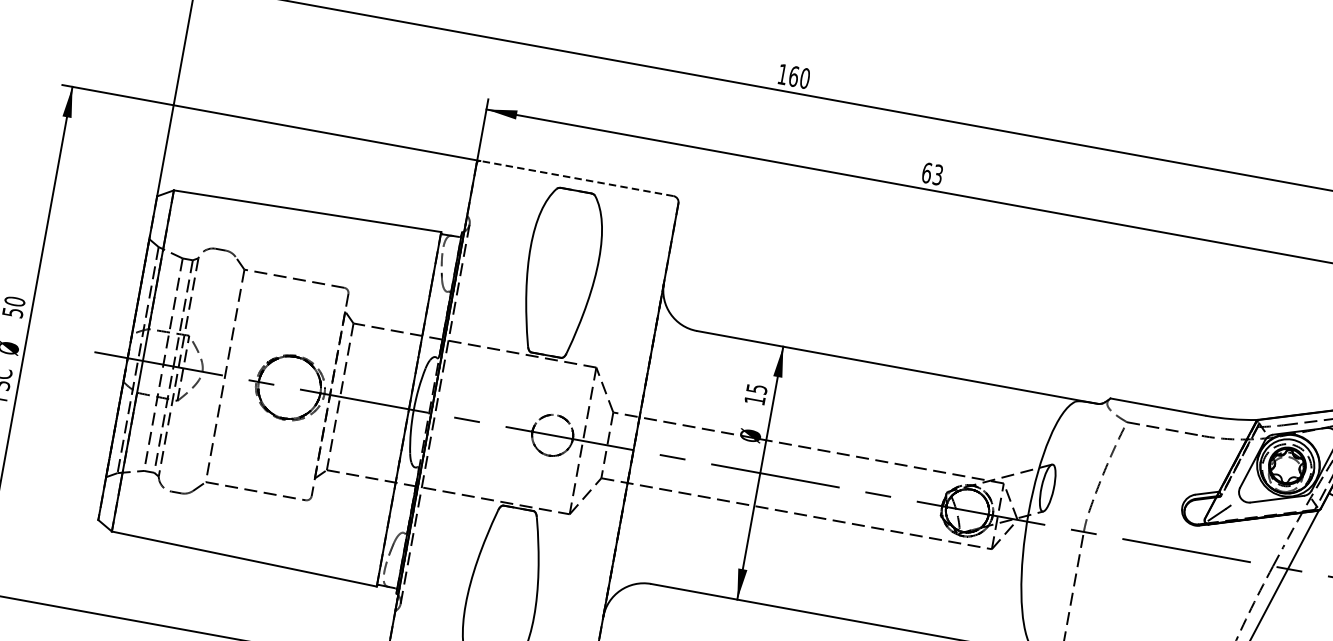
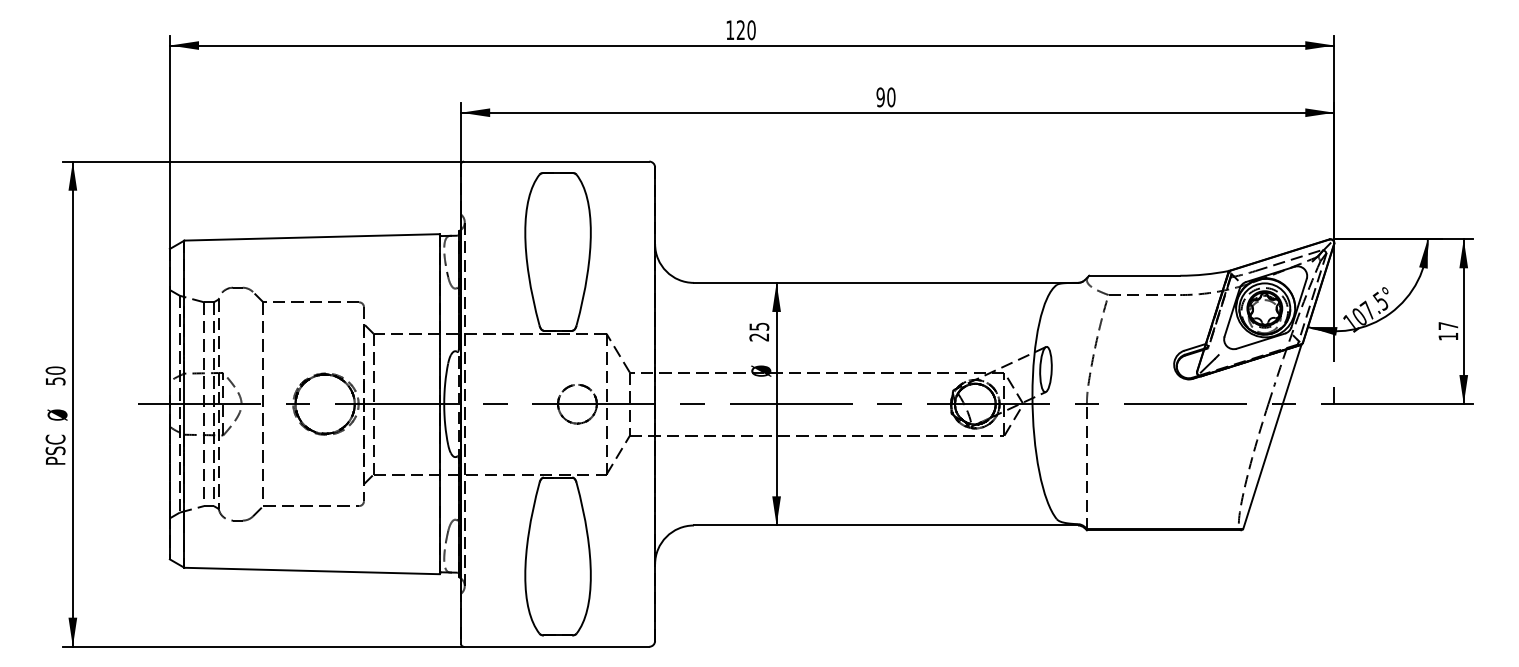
text: (793, 76) -> (740, 30), 160 -> 120
text: (931, 174) -> (885, 97), 63 -> 90
line: (576, 178) -> (556, 161), dashed -> solid
text: (754, 400) -> (758, 337), 15 -> 25

